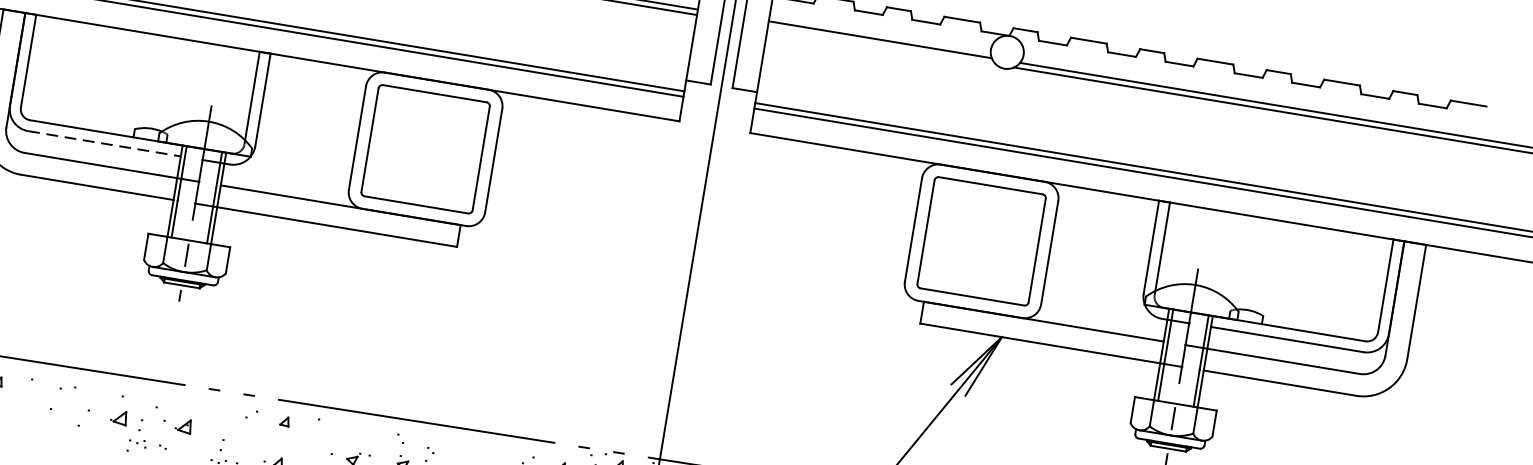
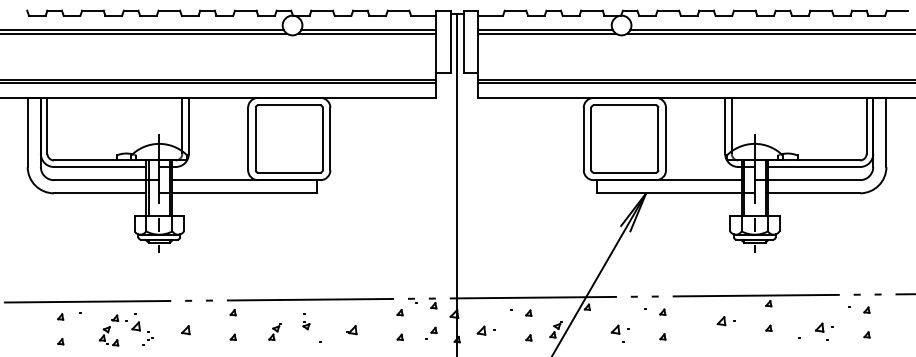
line: (882, 45) -> (547, 33), added
line: (105, 144) -> (100, 167), dashed -> solid
part: (80, 418) -> (112, 330), added
part: (184, 426) -> (185, 330), moved

